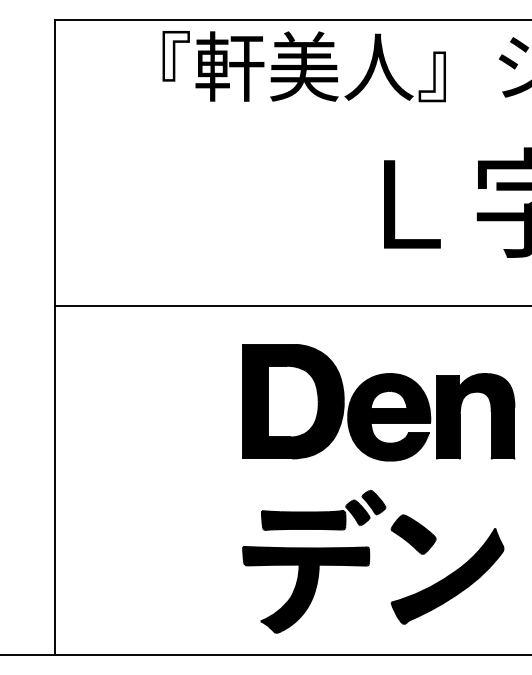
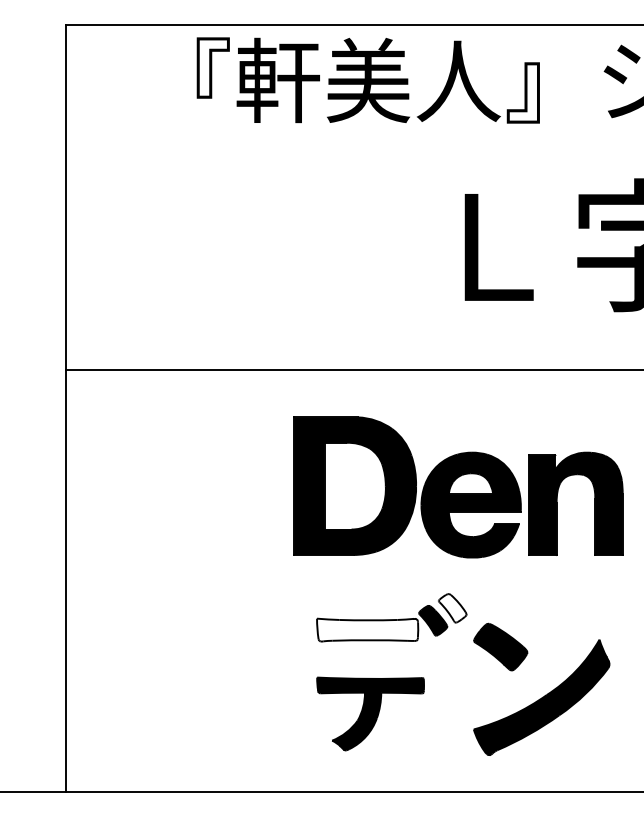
fill: (373, 502) -> (452, 608), removed
fill: (303, 520) -> (367, 629), removed
part: (306, 589) -> (370, 713), size x0.7

